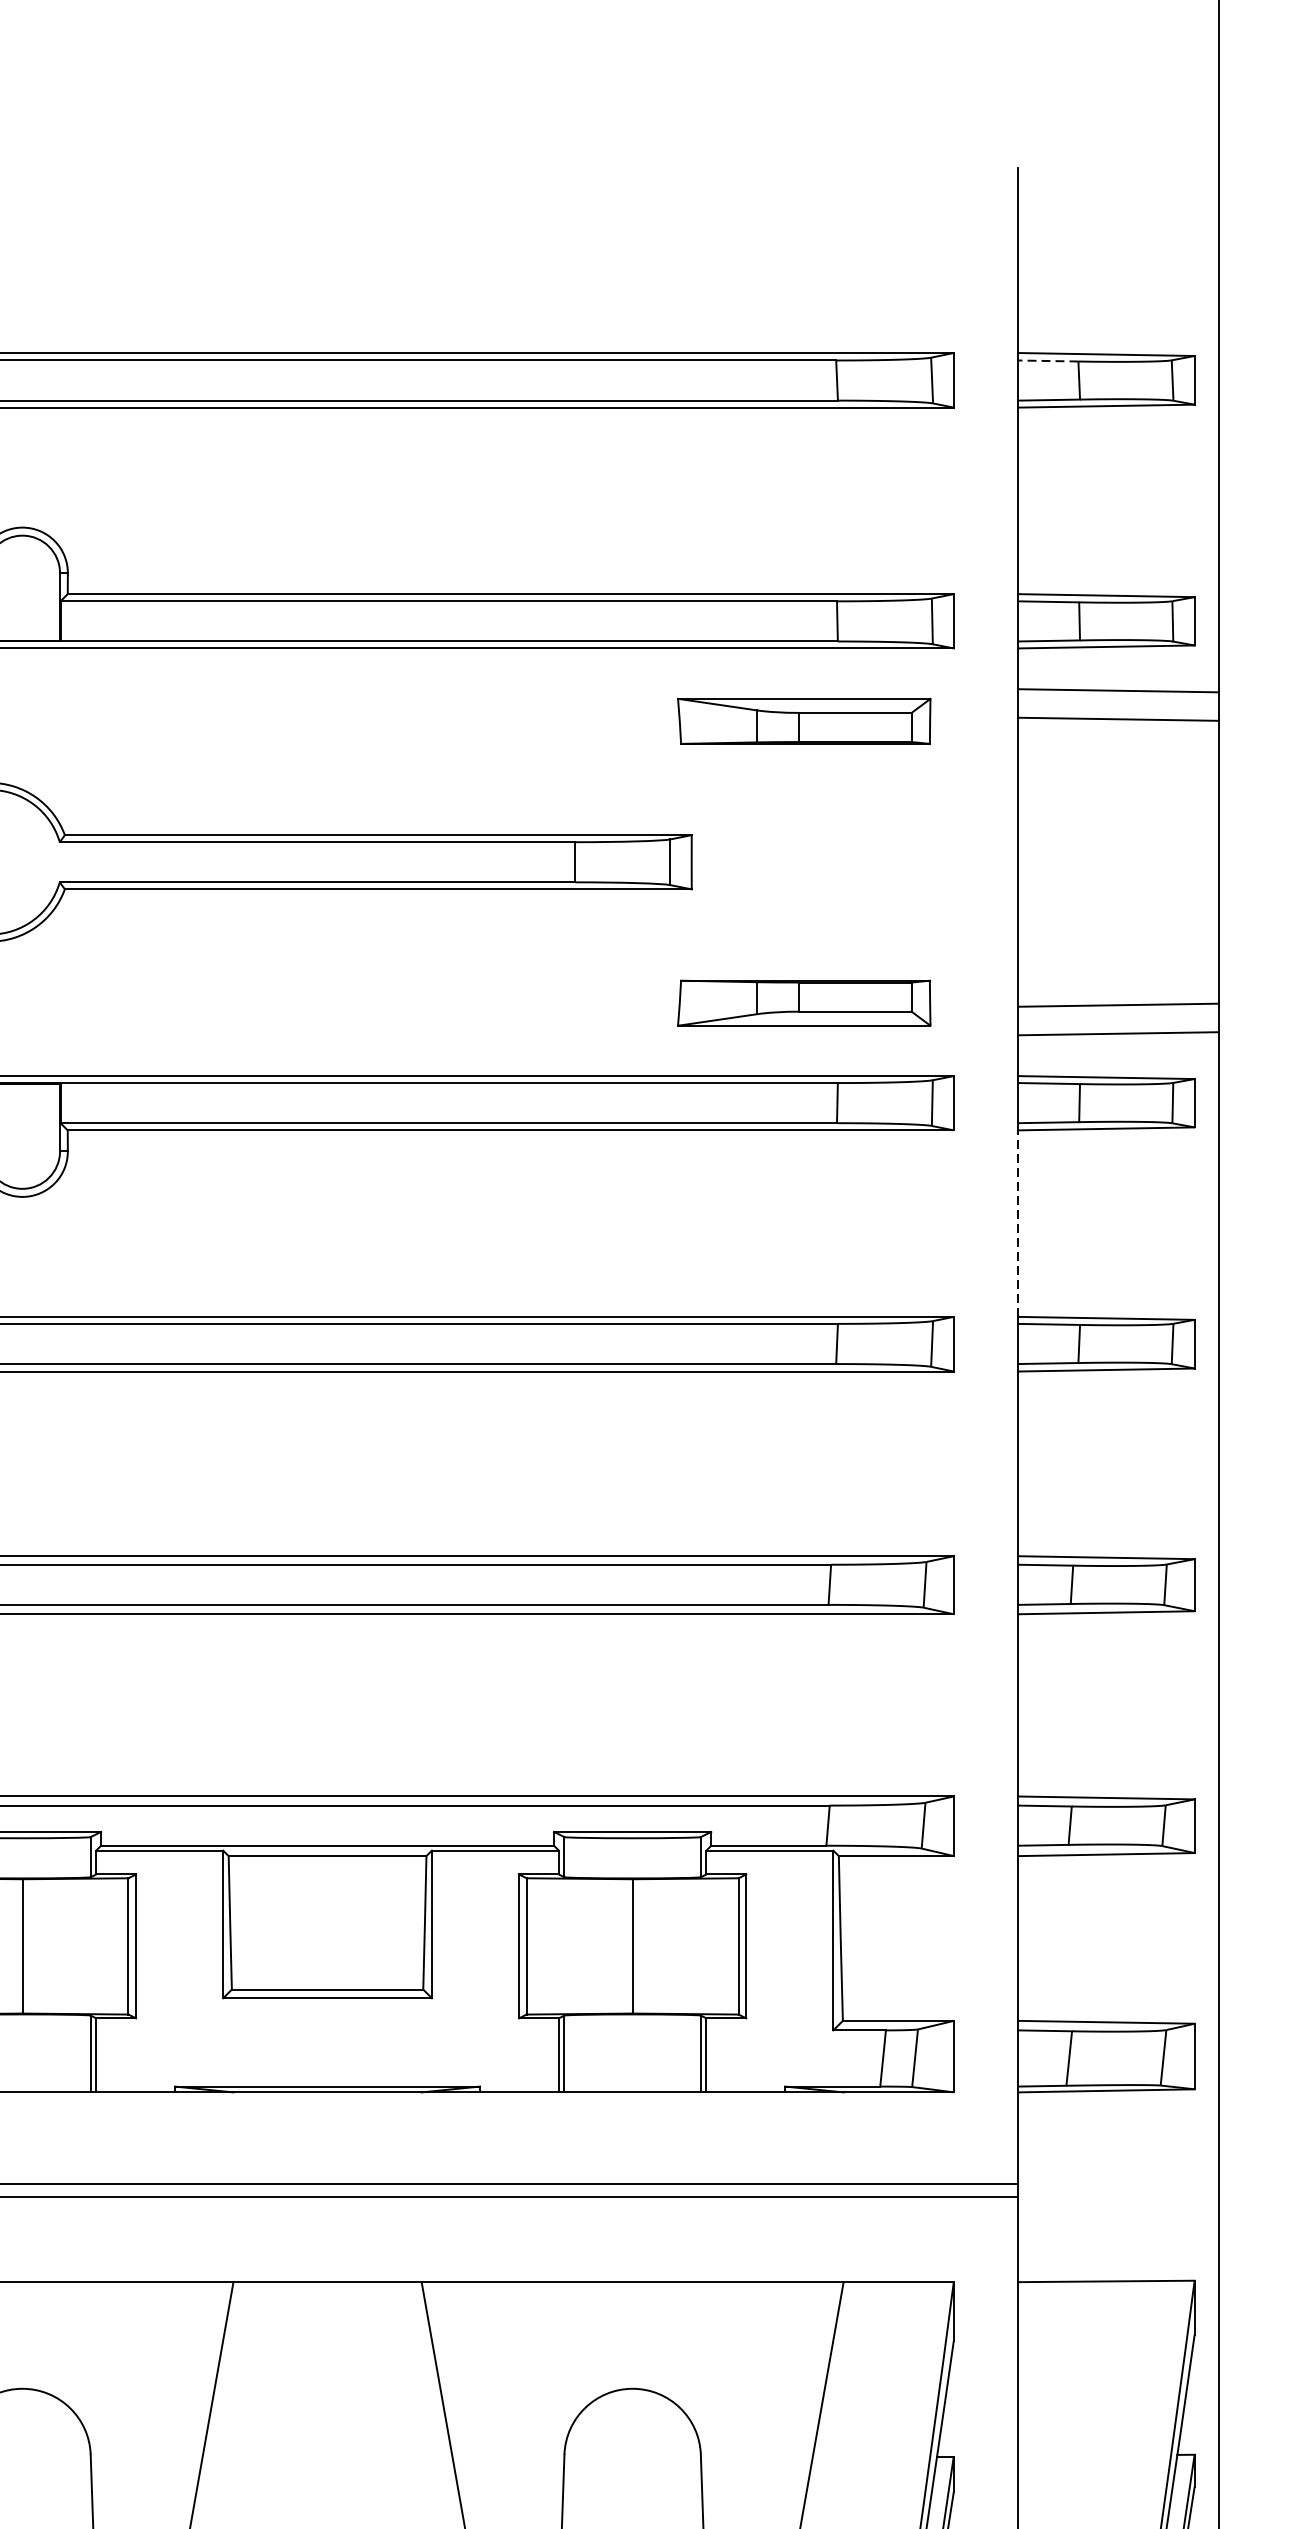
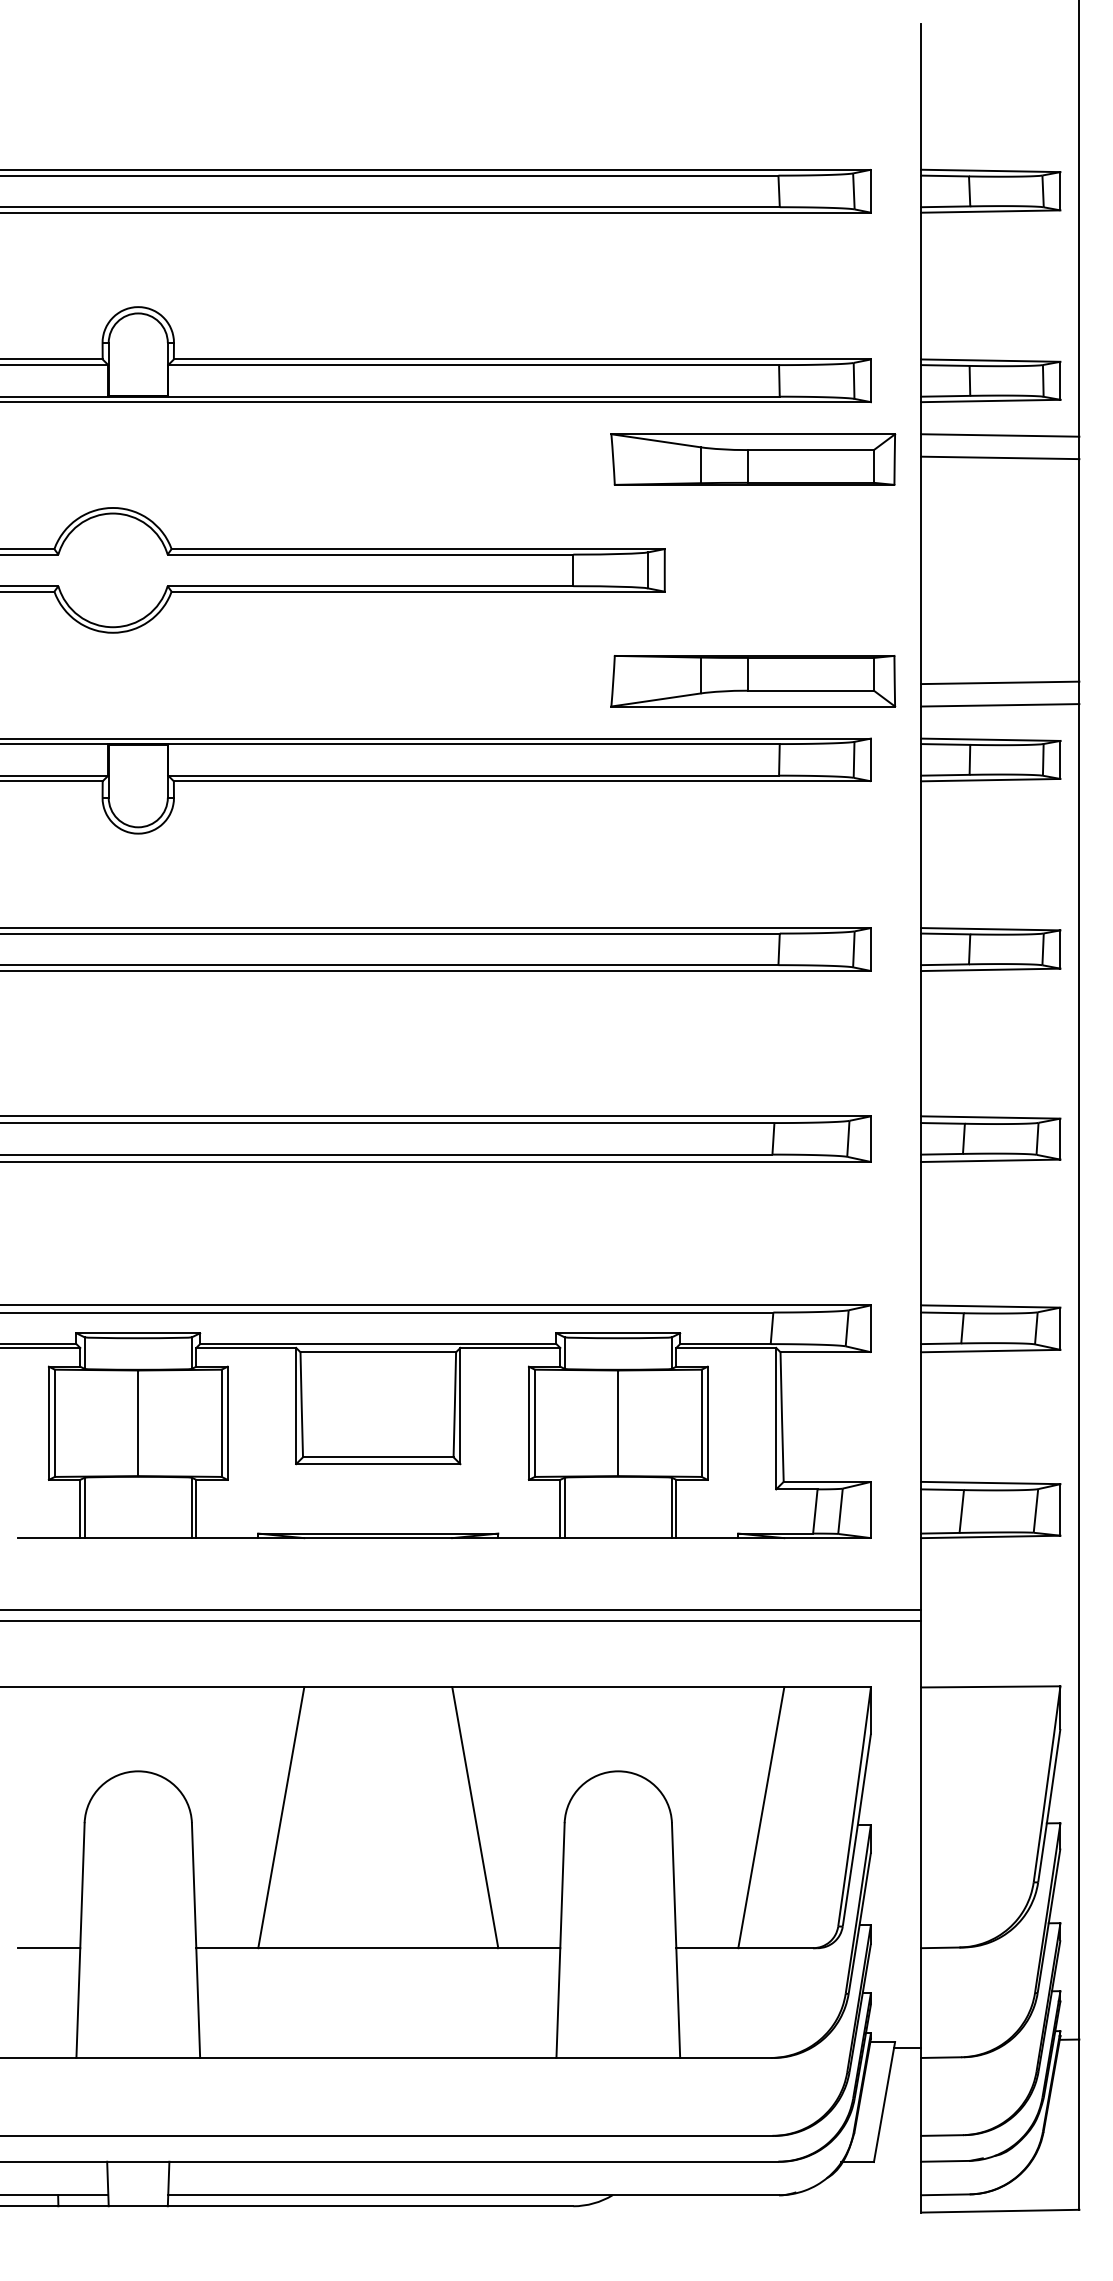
line: (1048, 361) -> (945, 176), dashed -> solid
part: (804, 721) -> (753, 459), size x1.43
part: (804, 1003) -> (753, 681), size x1.43
line: (1018, 1223) -> (921, 854), dashed -> solid

